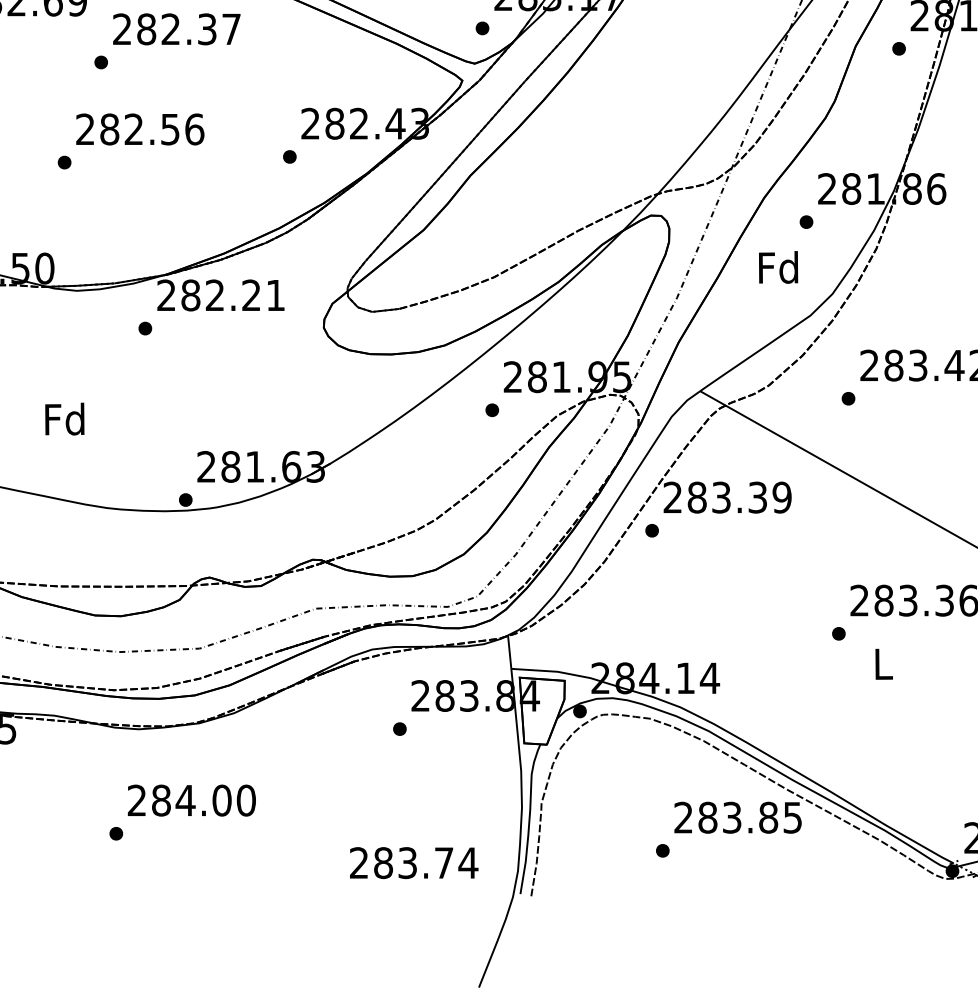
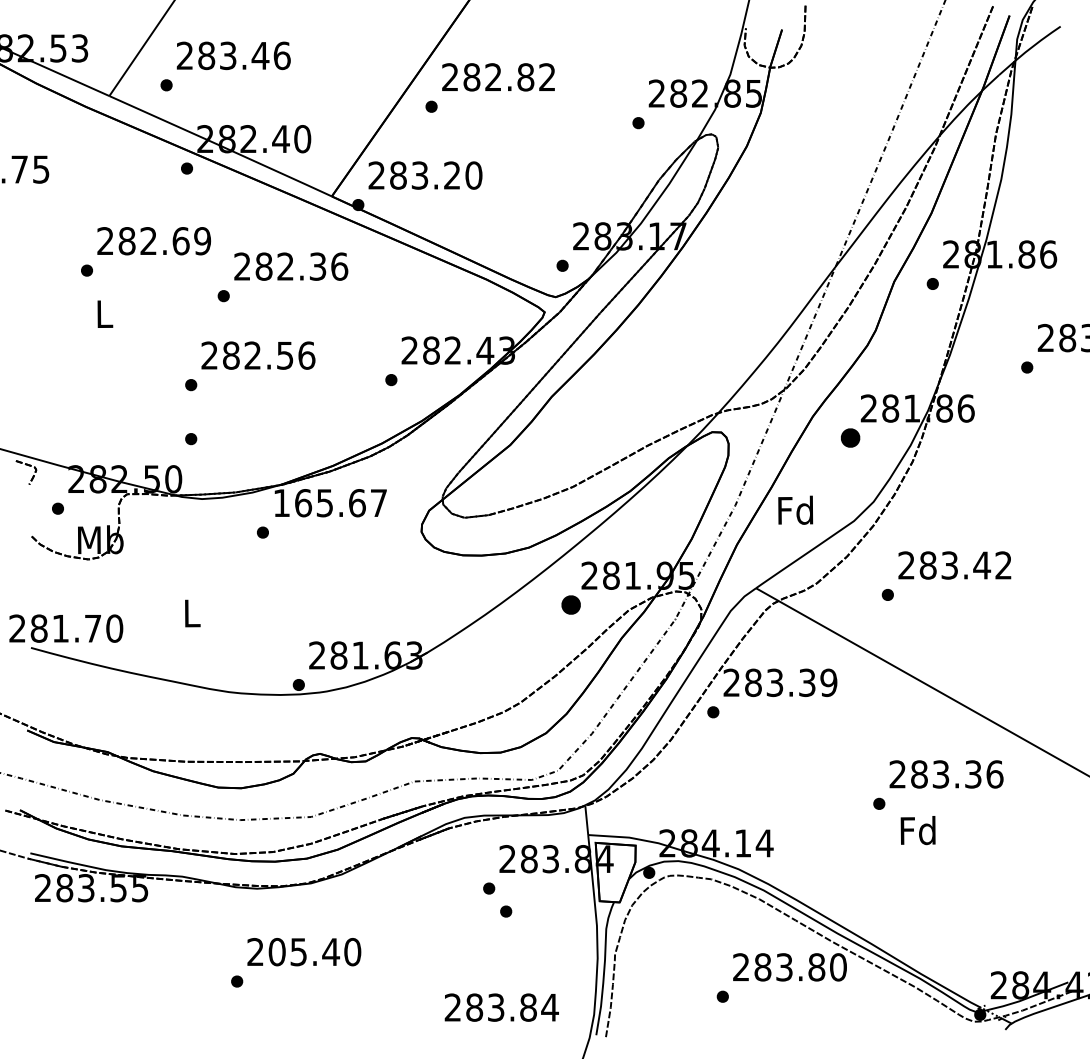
text: (231, 29) -> (339, 266), 282.37 -> 282.36
part: (806, 221) -> (850, 437), size x1.6
part: (64, 223) -> (191, 439), added
text: (778, 266) -> (795, 509), moved
text: (220, 295) -> (329, 503), 282.21 -> 165.67
part: (492, 410) -> (571, 605), size x1.6
text: (64, 418) -> (191, 612), Fd -> L
text: (881, 663) -> (917, 830), L -> Fd
part: (419, 754) -> (506, 911), added
text: (192, 801) -> (304, 952), 284.00 -> 205.40
text: (792, 817) -> (838, 967), 283.85 -> 283.80
text: (444, 862) -> (528, 1007), 283.74 -> 283.84

